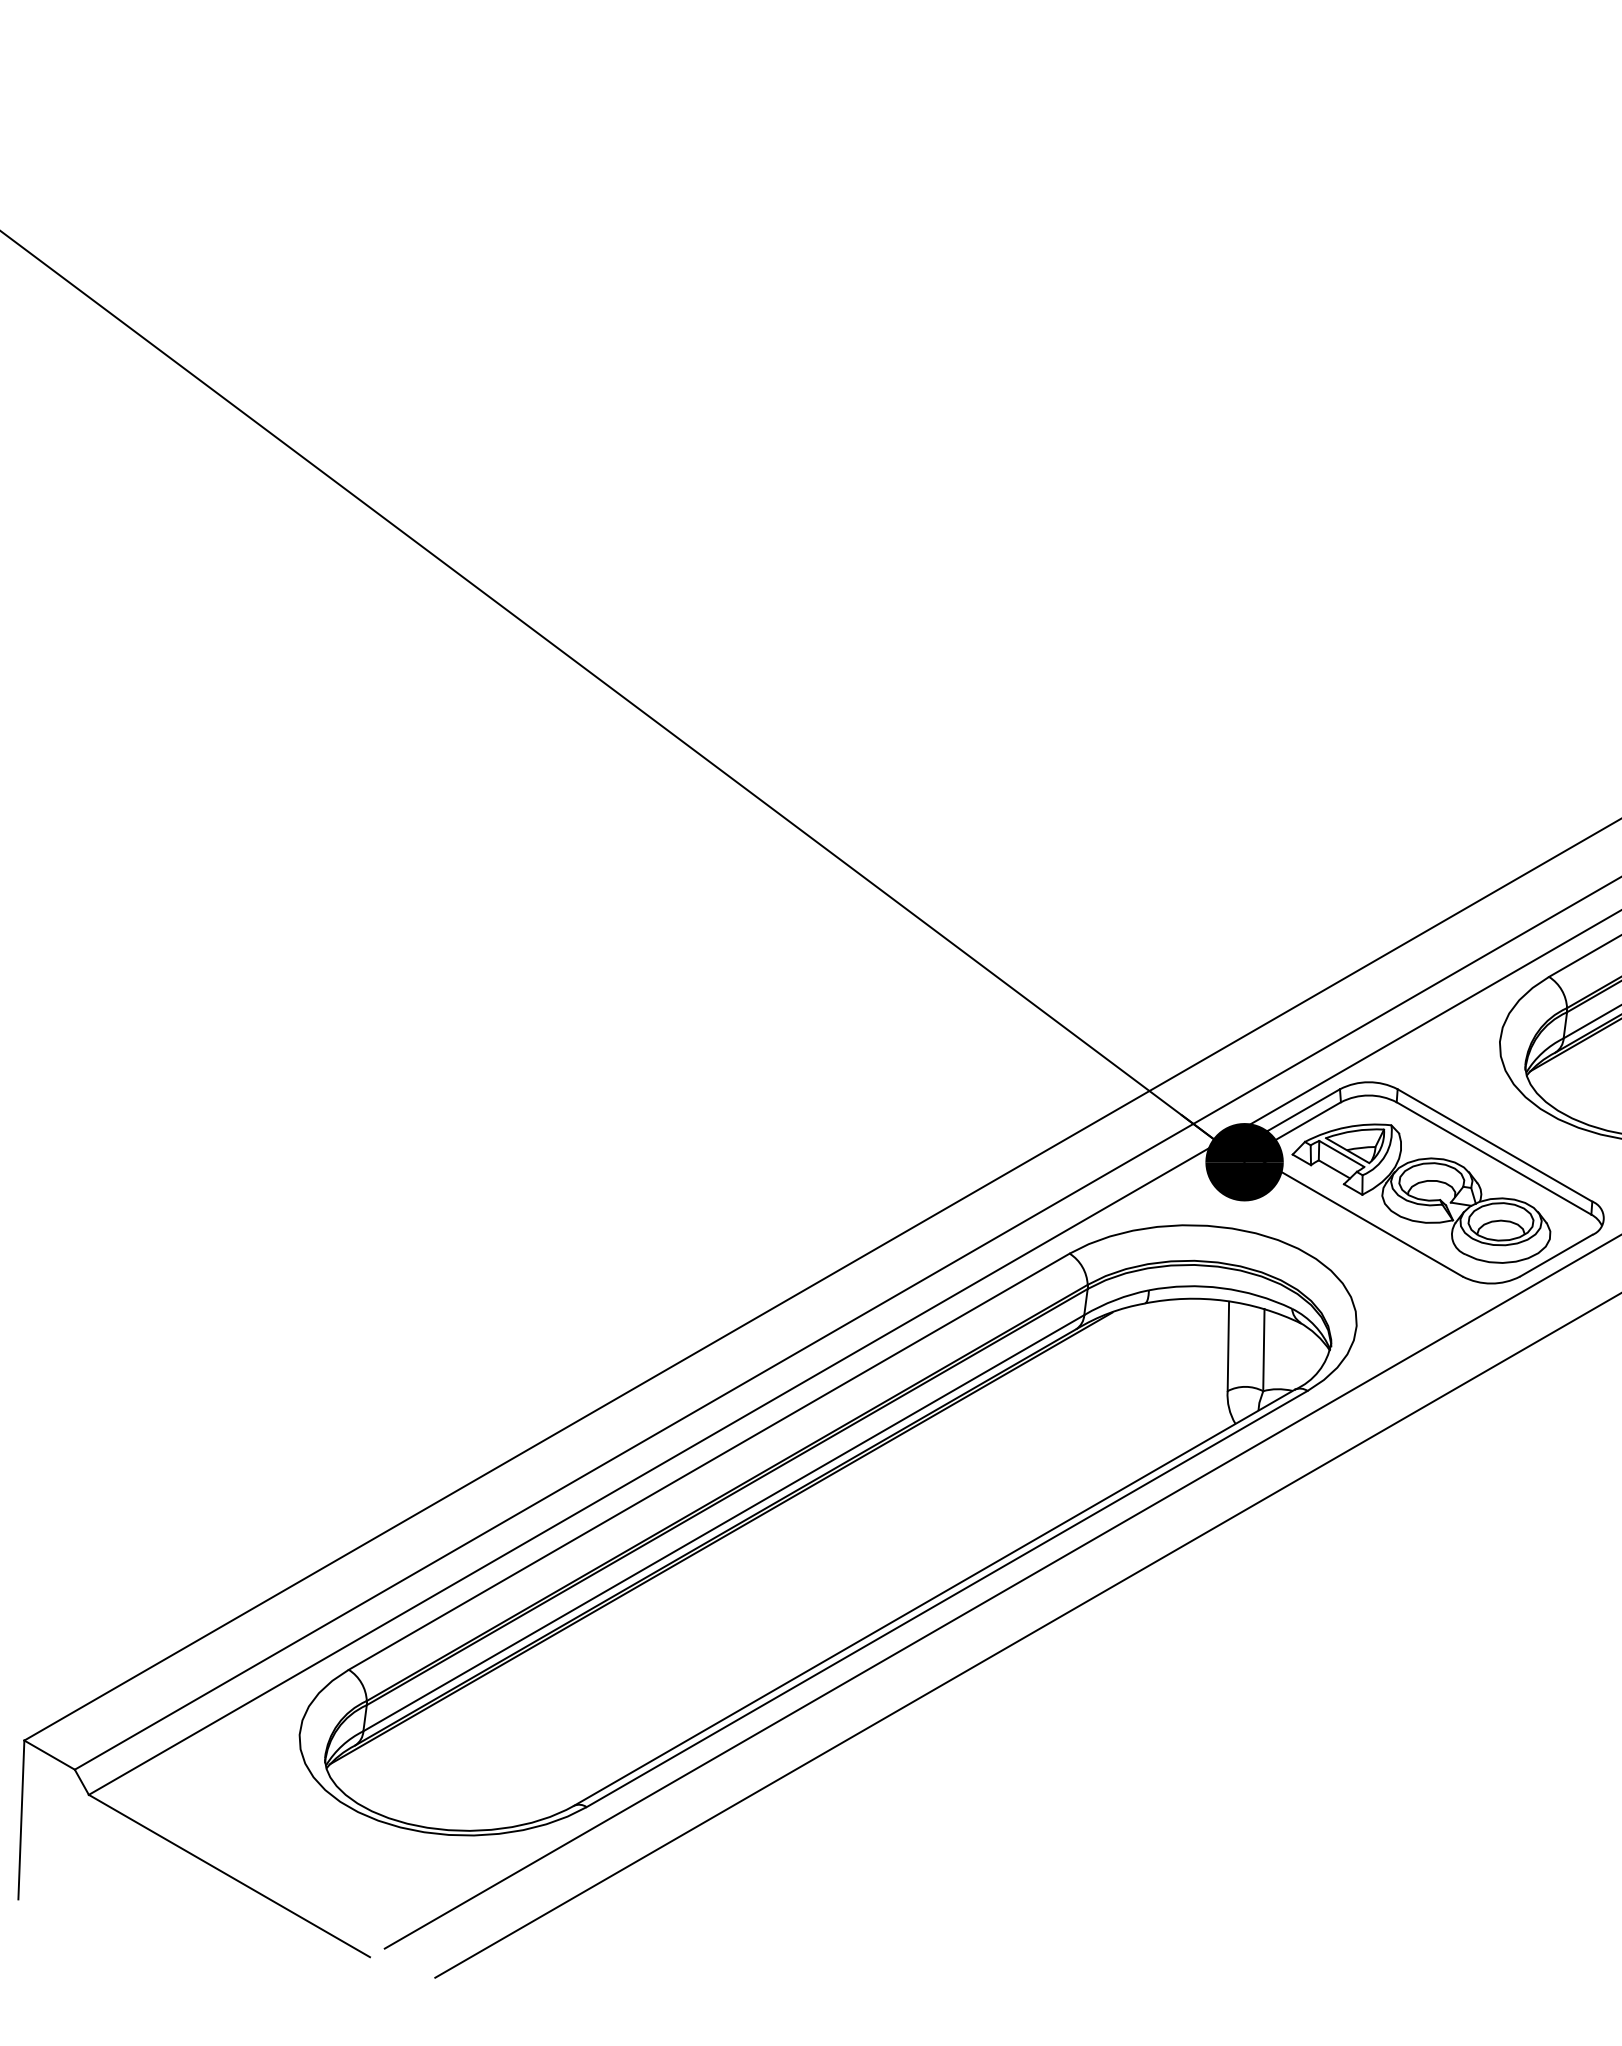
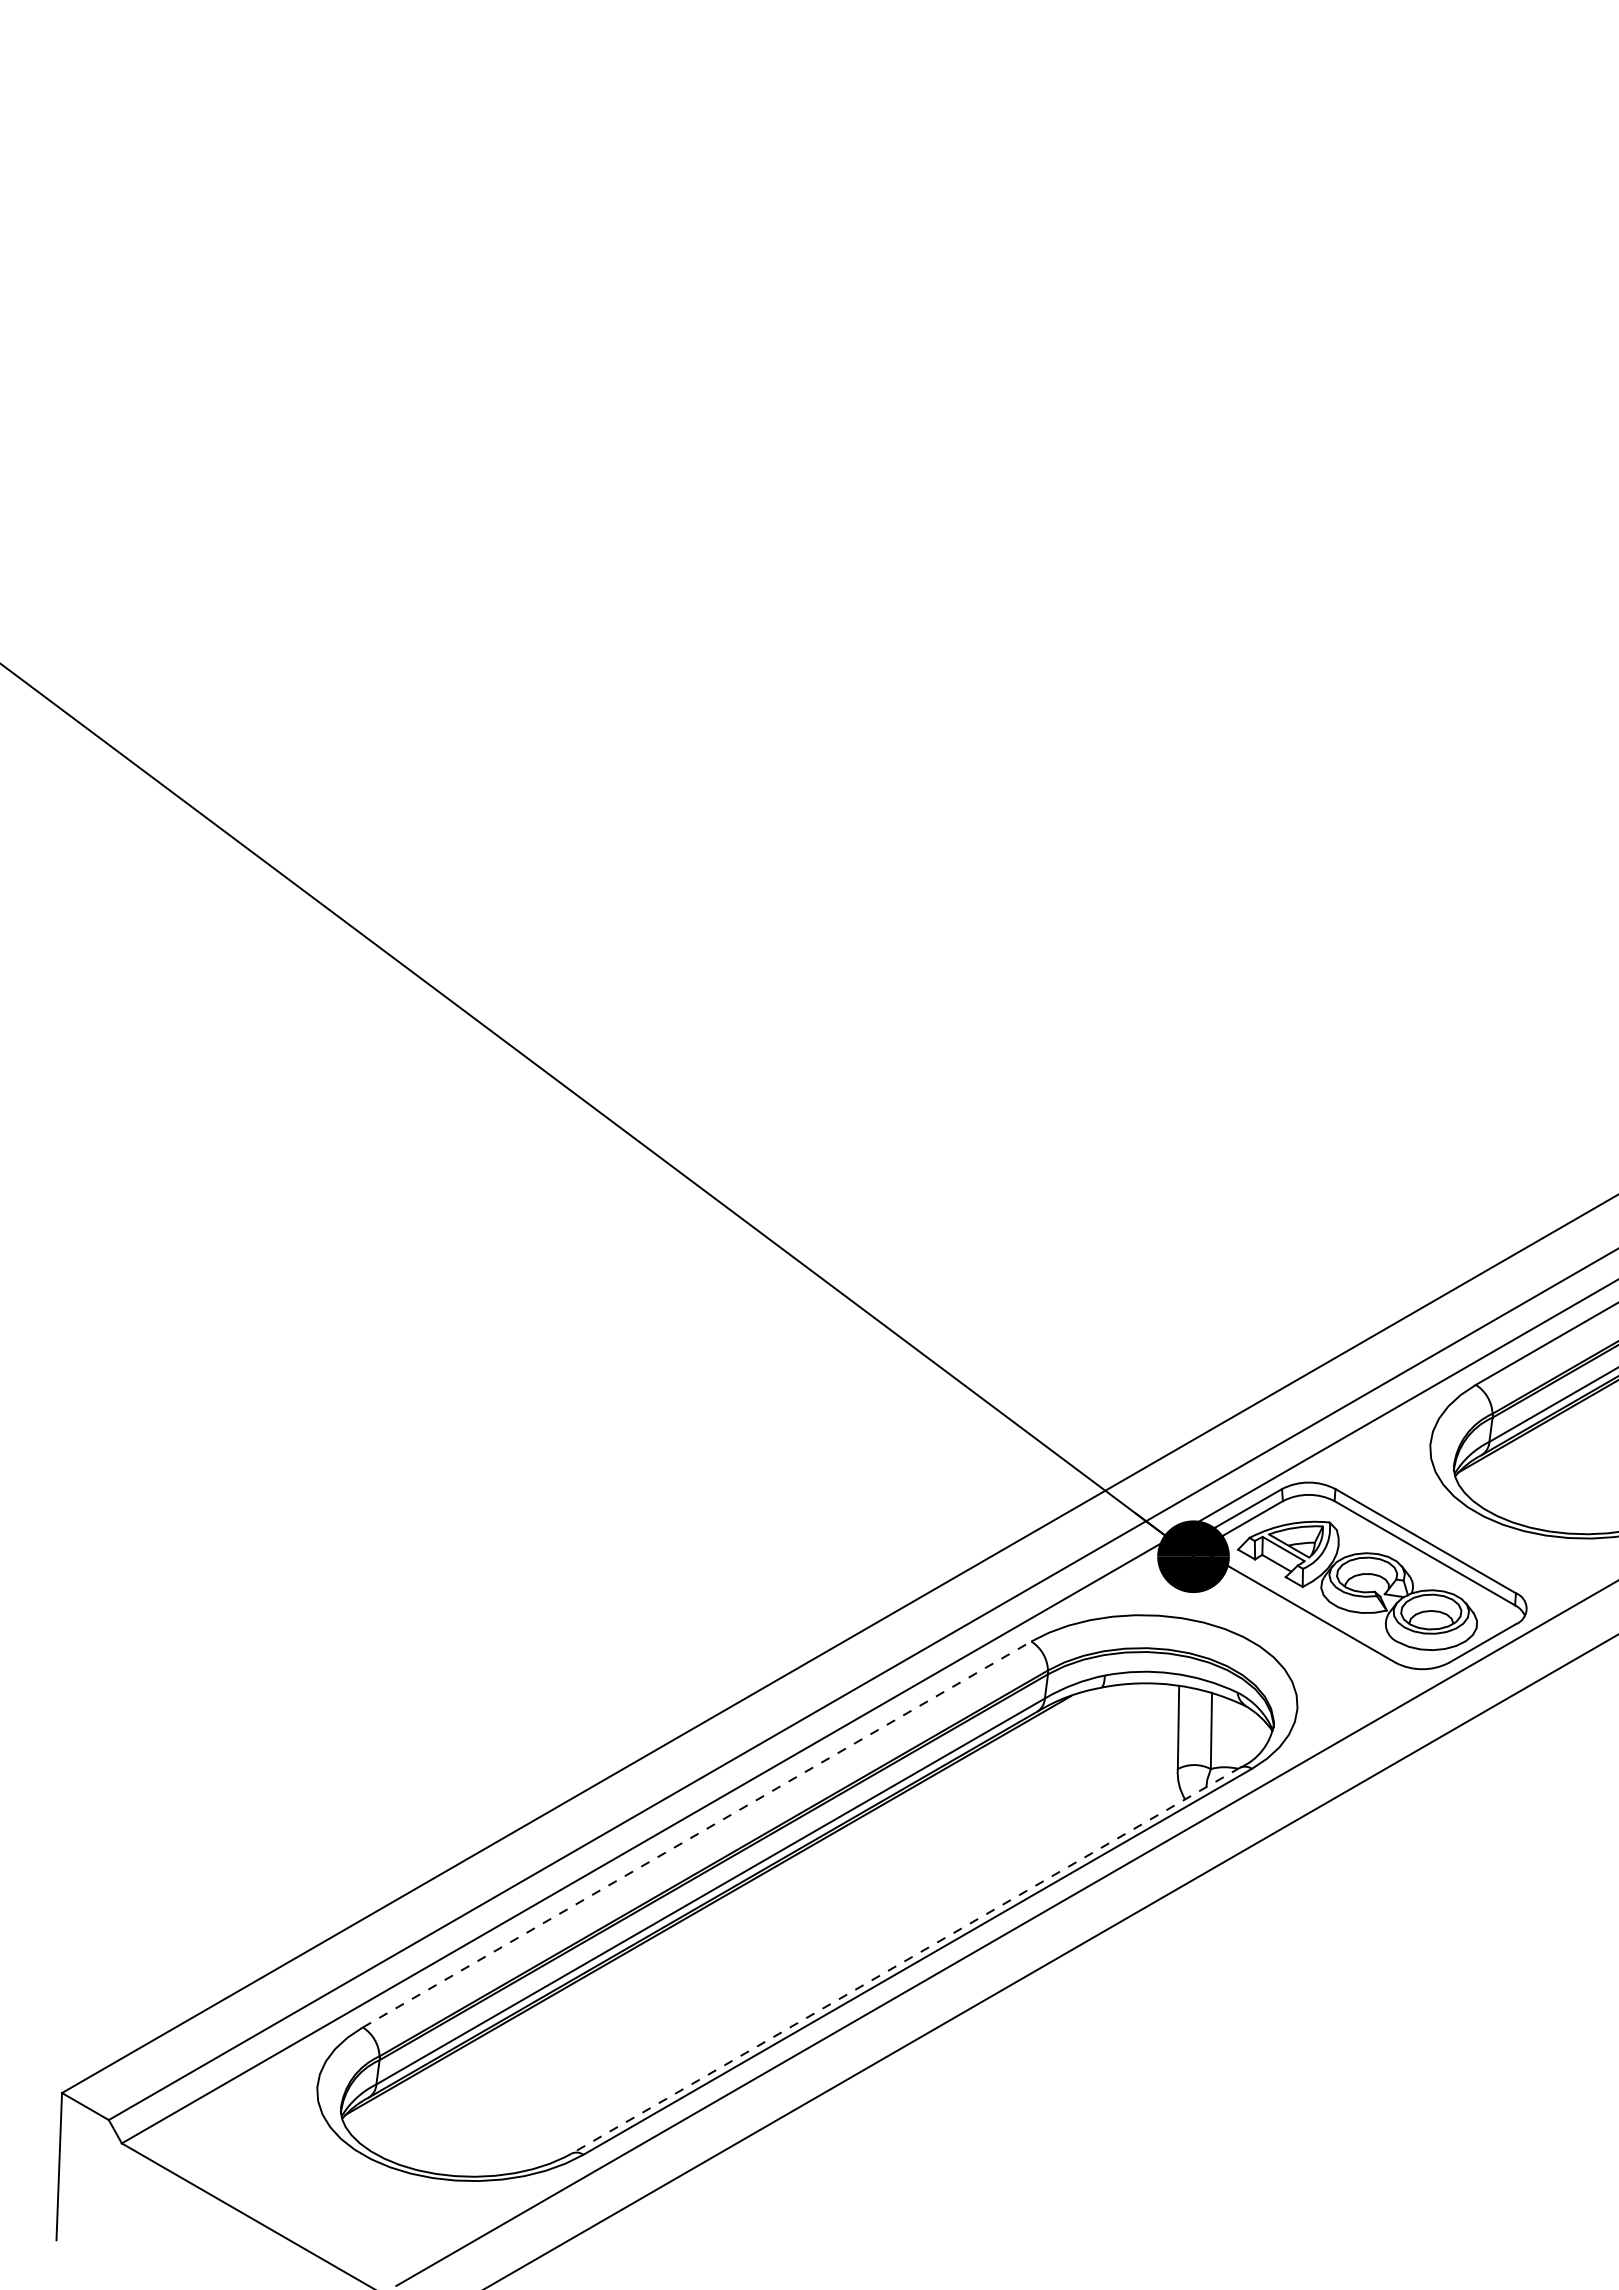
line: (709, 1461) -> (697, 1834), solid -> dashed
line: (933, 1597) -> (905, 1960), solid -> dashed

